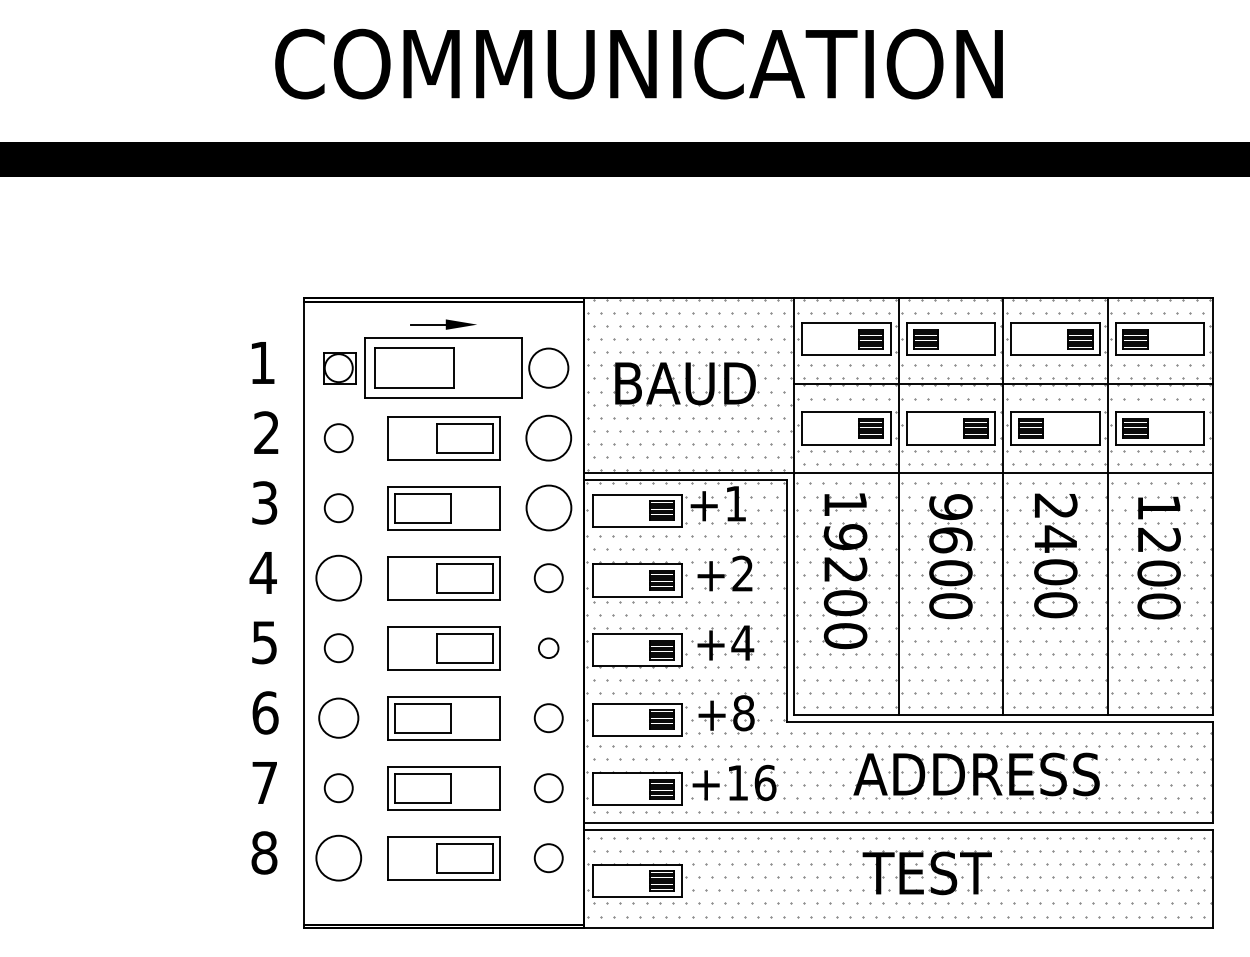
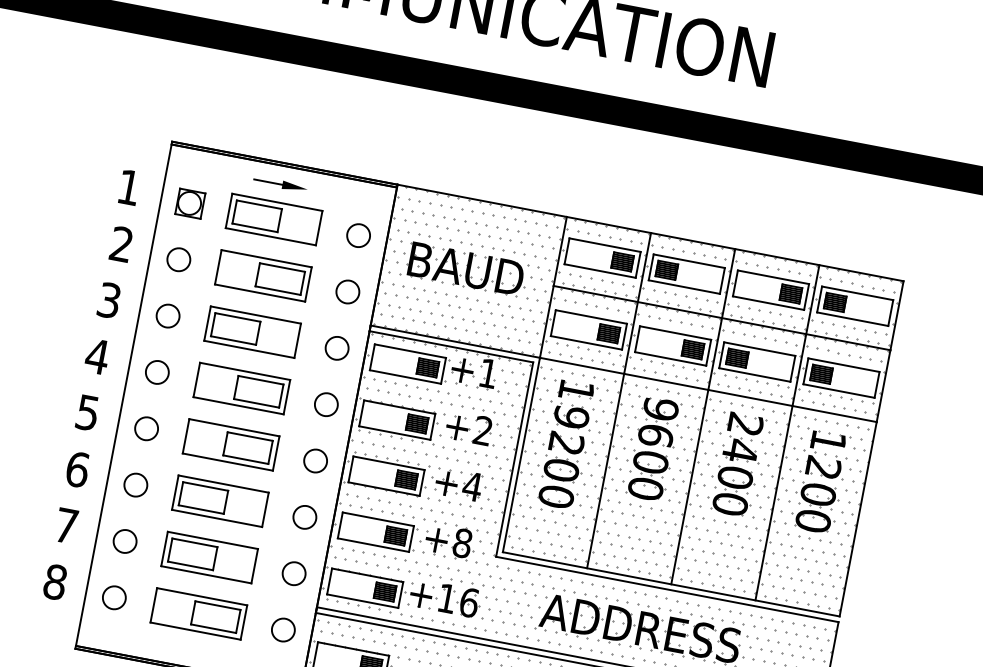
part: (443, 368) -> (273, 219), size x0.71
circle: (548, 368) -> (358, 235), size x0.71
circle: (548, 438) -> (347, 292), size x0.62
circle: (548, 508) -> (336, 348), size x0.62
circle: (338, 578) -> (157, 372), size x0.62
circle: (548, 648) -> (315, 461), size x1.43
circle: (338, 718) -> (135, 485), size x0.71
circle: (338, 858) -> (114, 598), size x0.62

